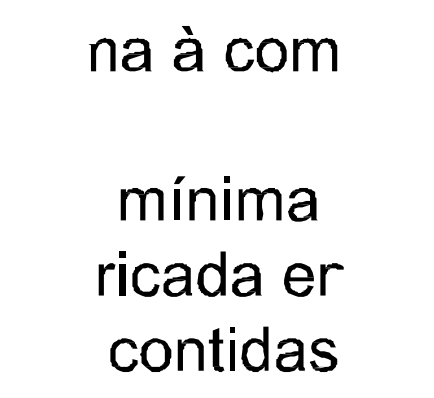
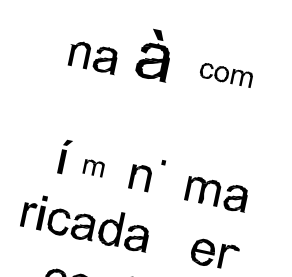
part: (188, 48) -> (155, 54), size x1.4
part: (120, 54) -> (93, 57), moved
part: (281, 54) -> (226, 74), size x0.6
part: (179, 197) -> (65, 156), moved
part: (141, 204) -> (93, 168), size x0.6
fill: (226, 204) -> (159, 181), removed
part: (277, 204) -> (216, 194), moved
part: (179, 273) -> (85, 222), moved

